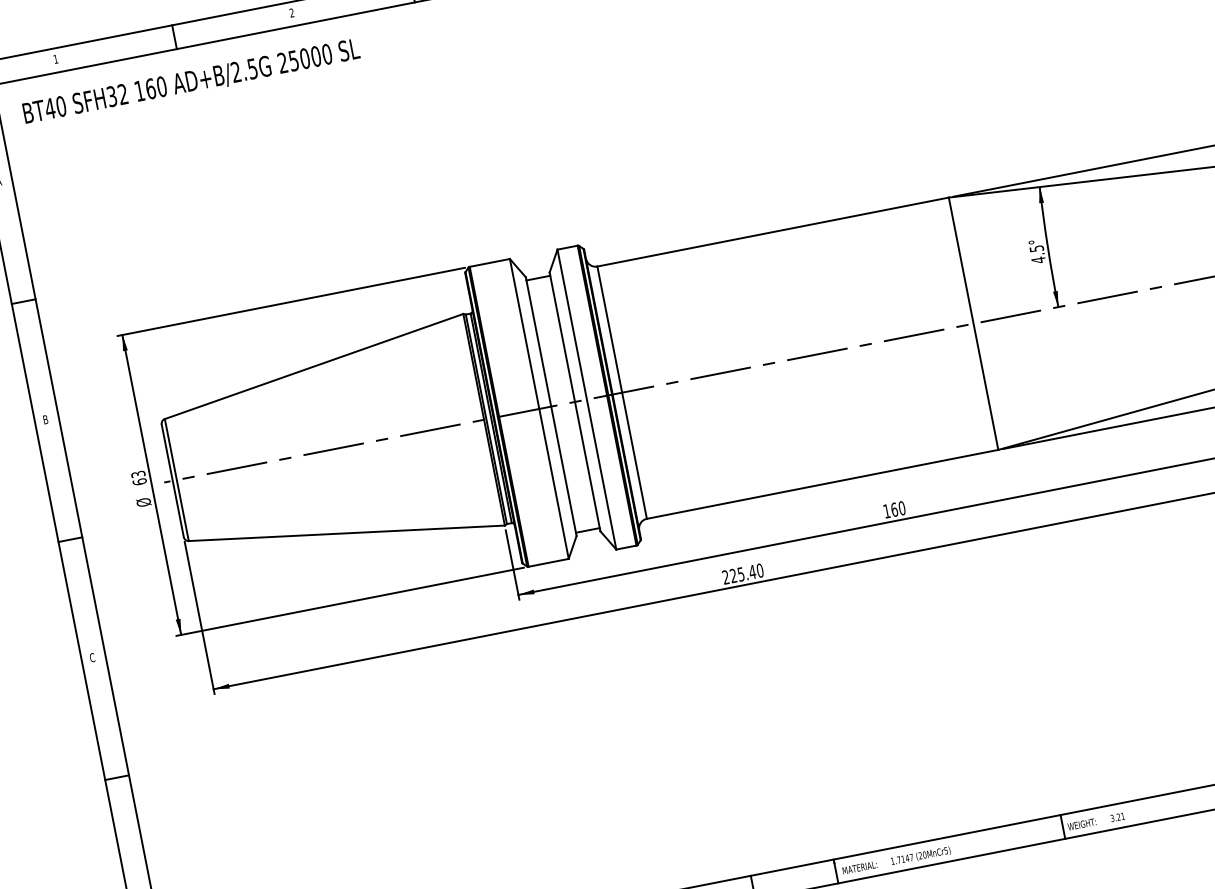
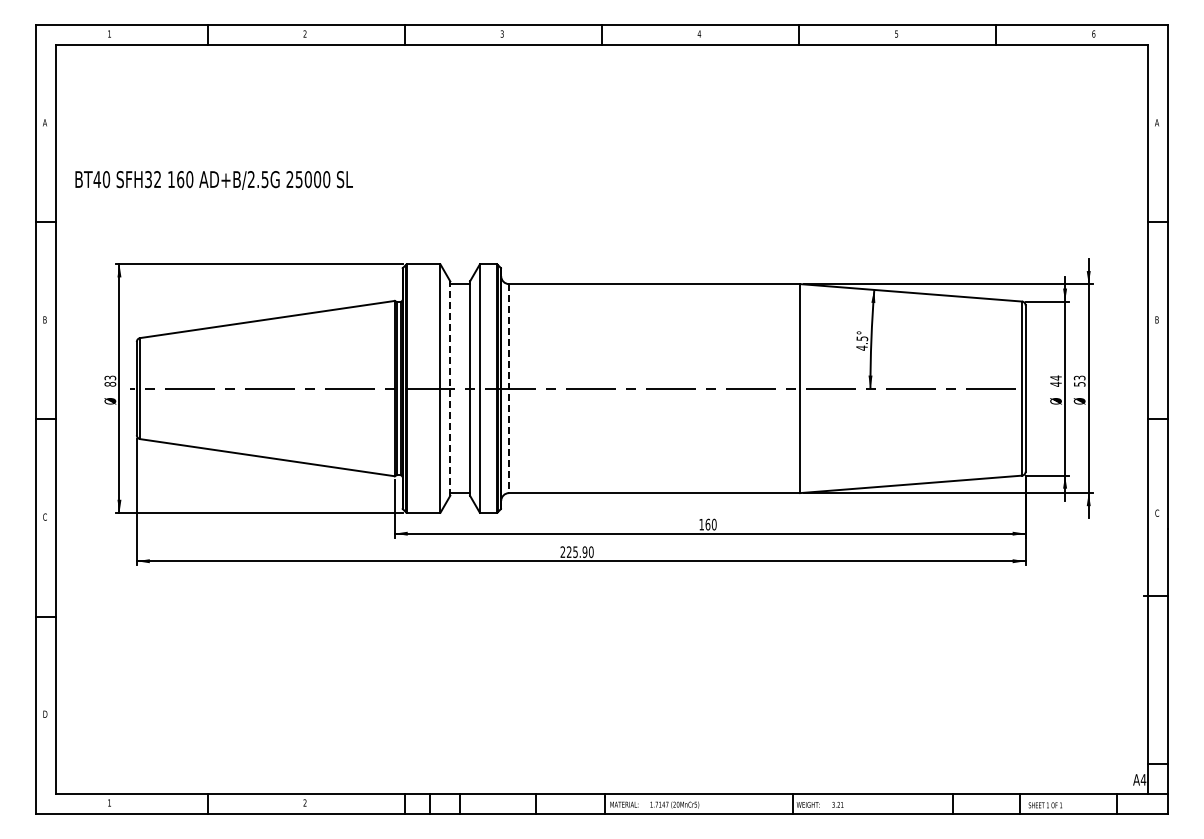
text: (190, 82) -> (213, 180), moved
line: (622, 392) -> (509, 388), solid -> dashed
line: (551, 406) -> (450, 388), solid -> dashed
text: (138, 481) -> (109, 383), 63 -> 83
text: (752, 572) -> (584, 552), 225.40 -> 225.90

